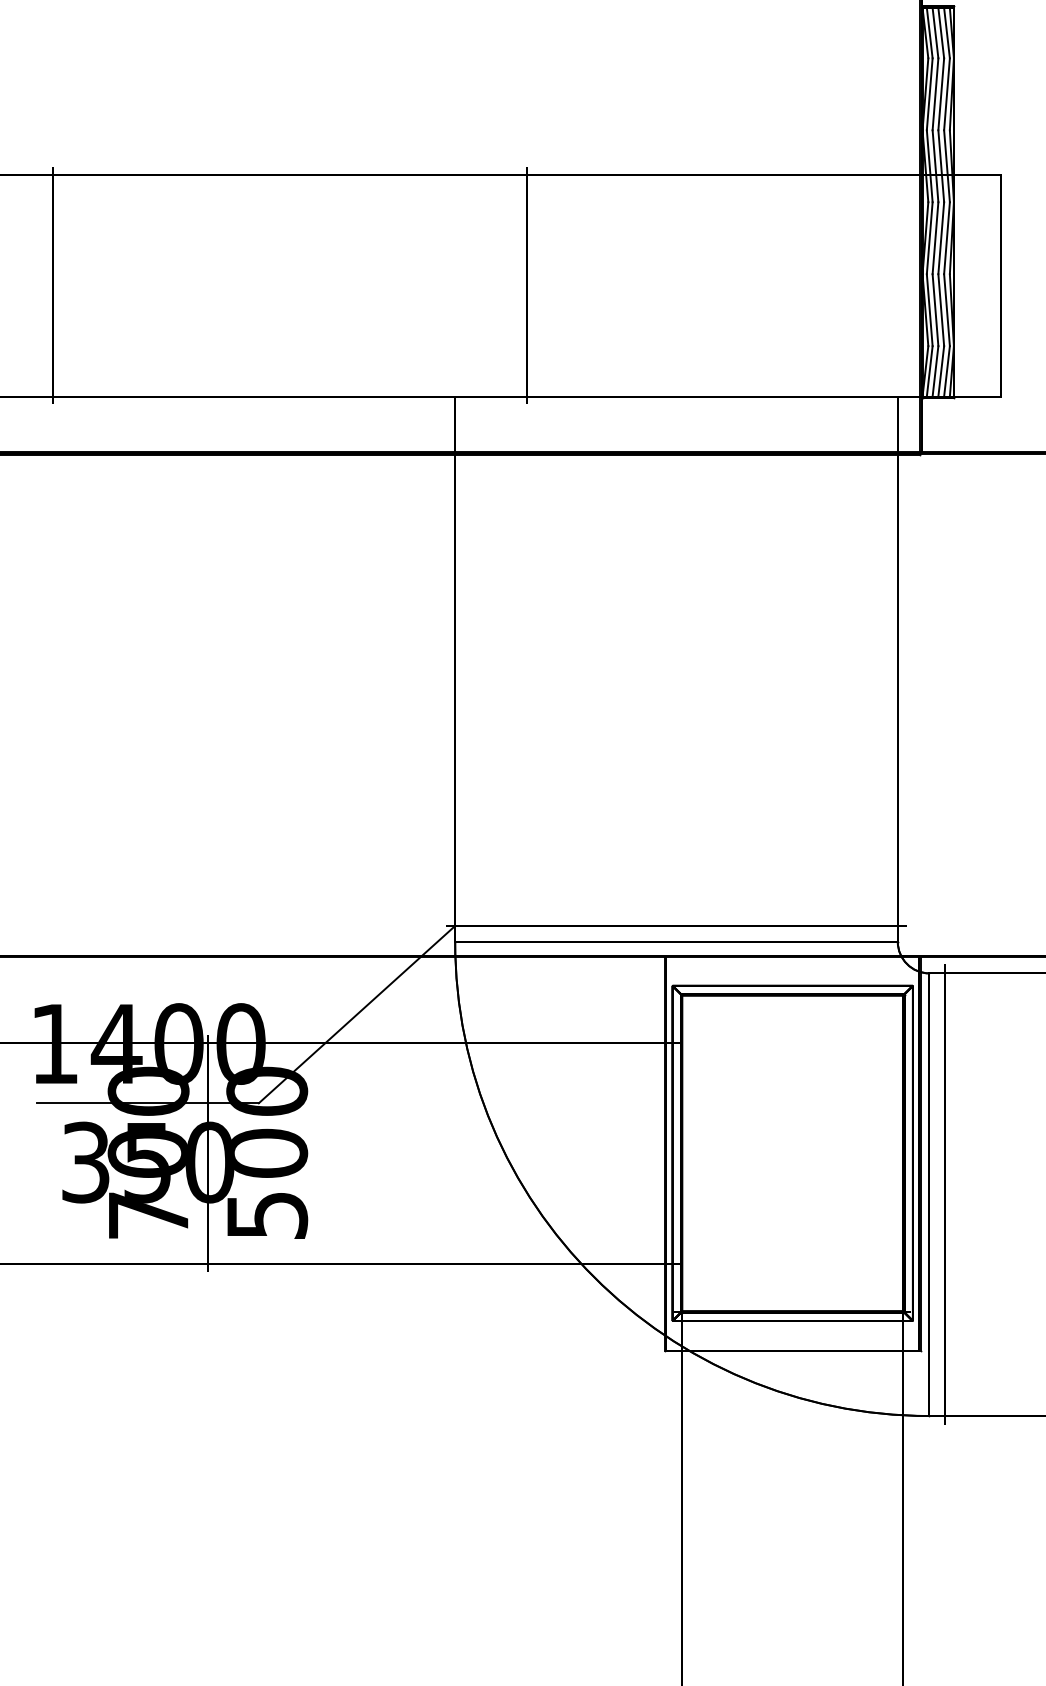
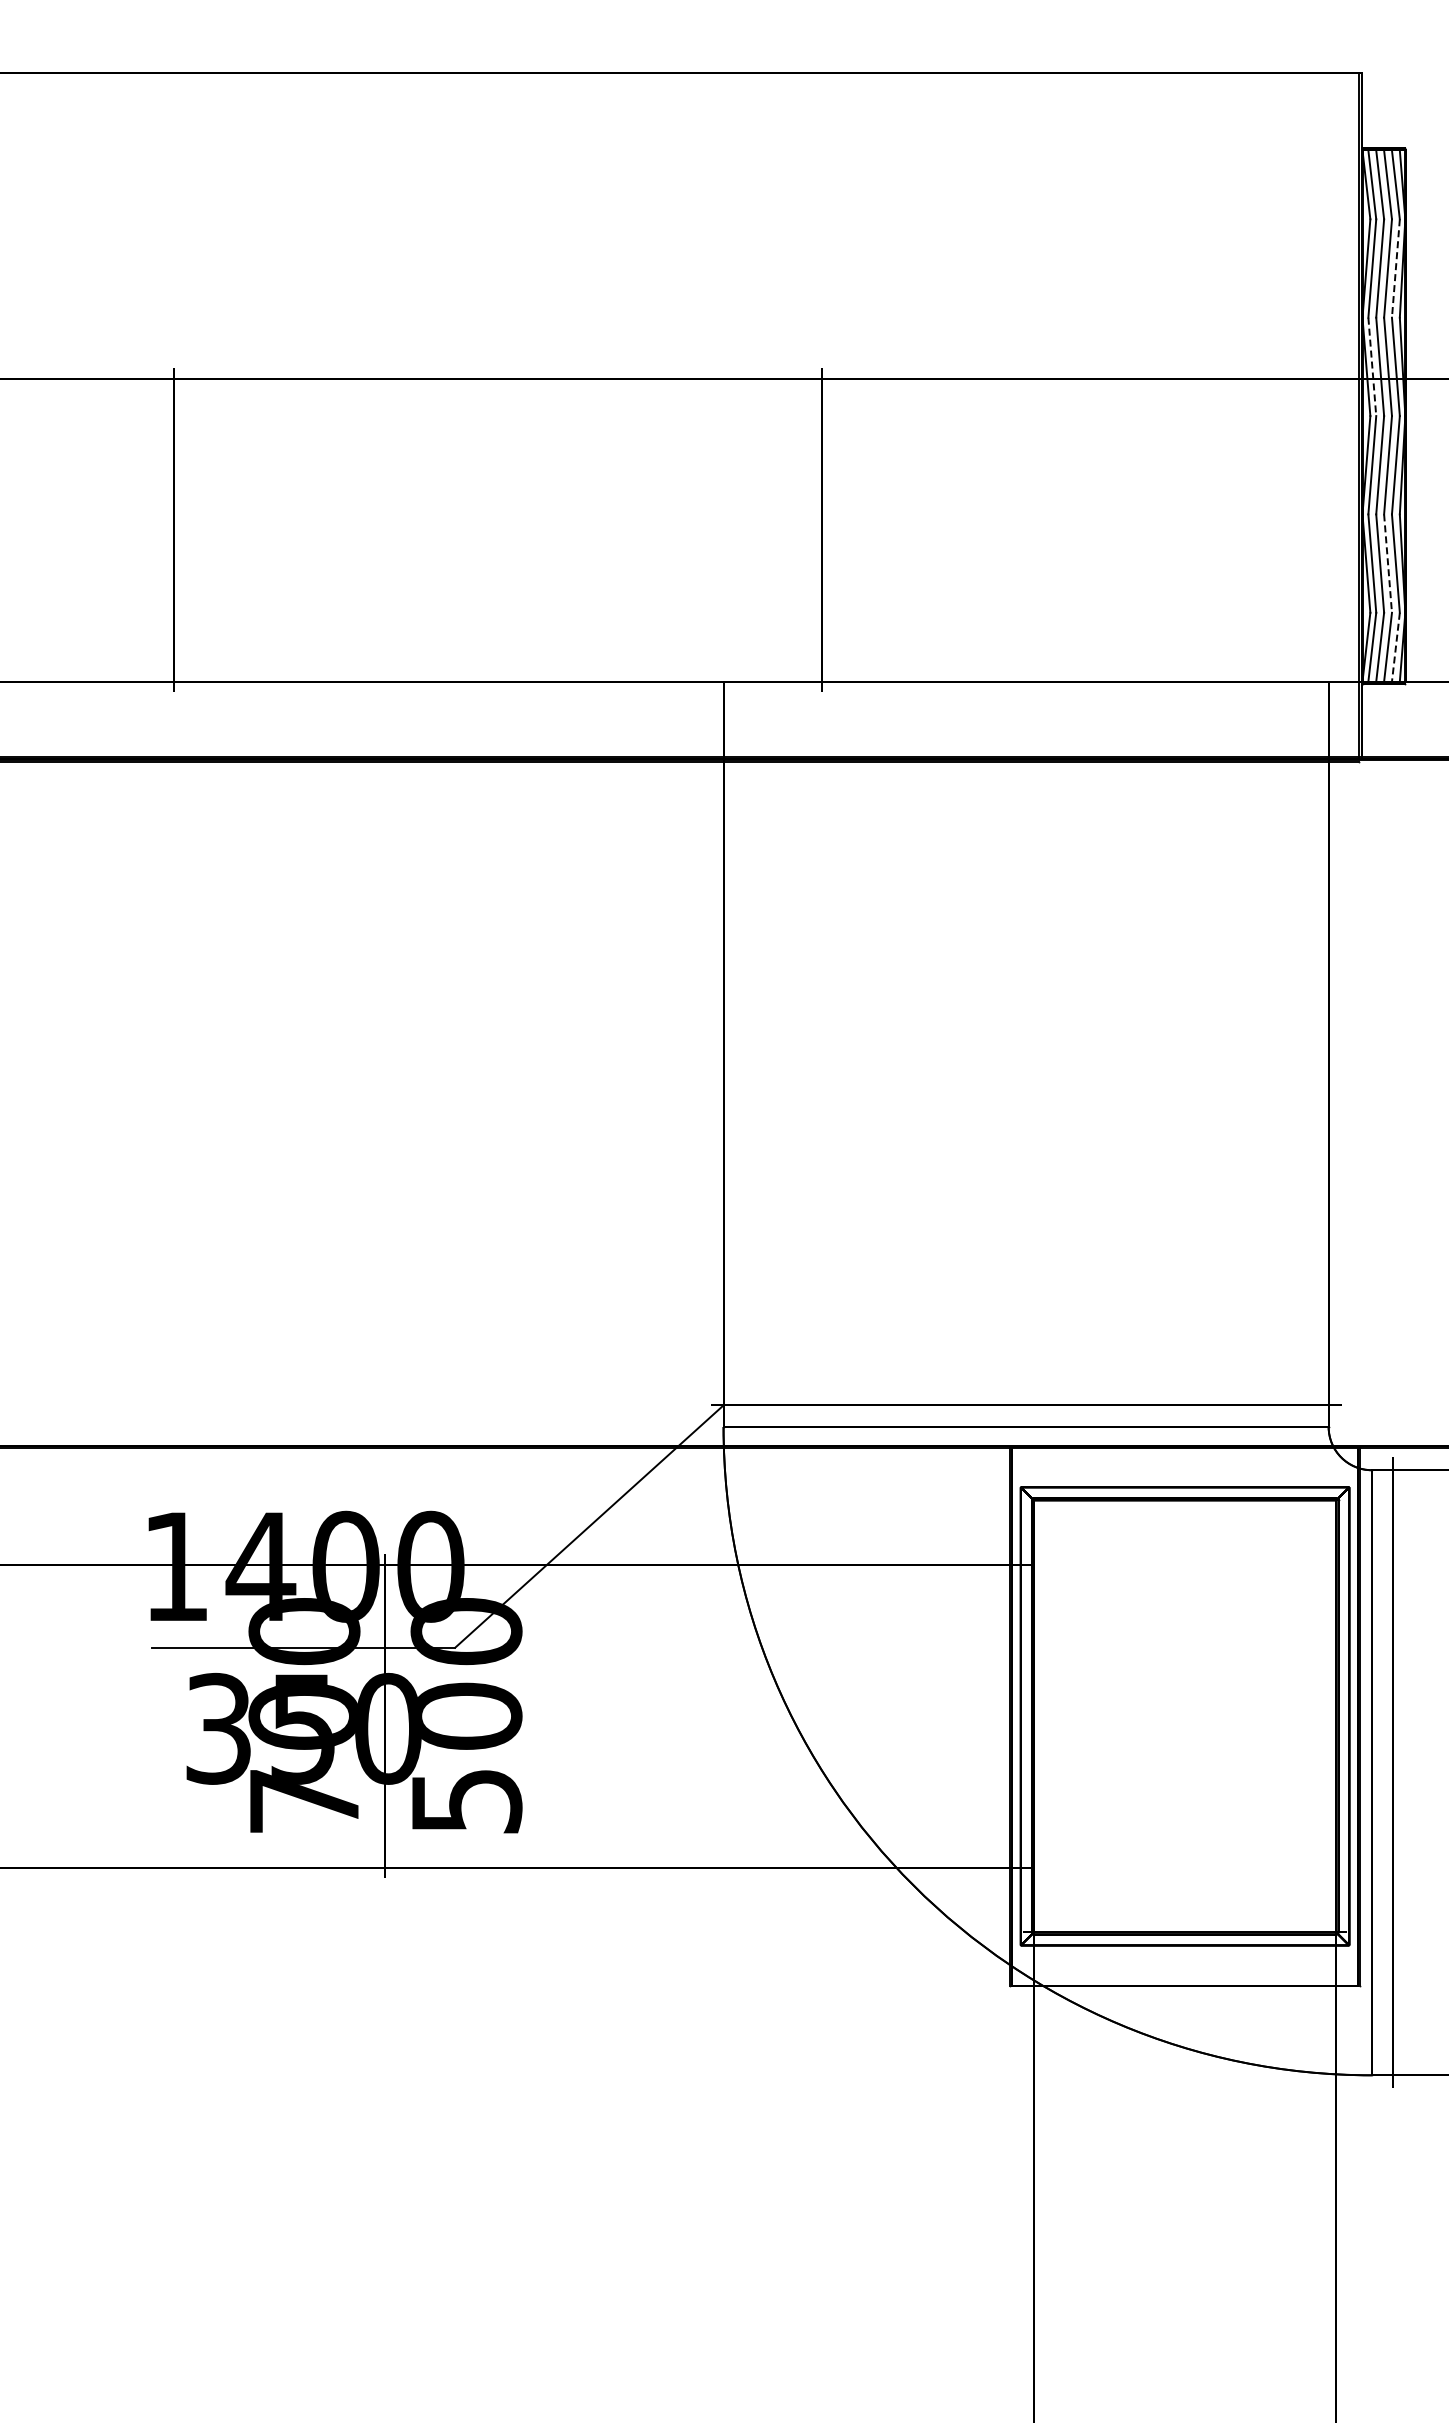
line: (946, 95) -> (1395, 269), solid -> dashed
line: (929, 166) -> (1372, 367), solid -> dashed
line: (941, 310) -> (1388, 564), solid -> dashed
line: (946, 371) -> (1395, 647), solid -> dashed

